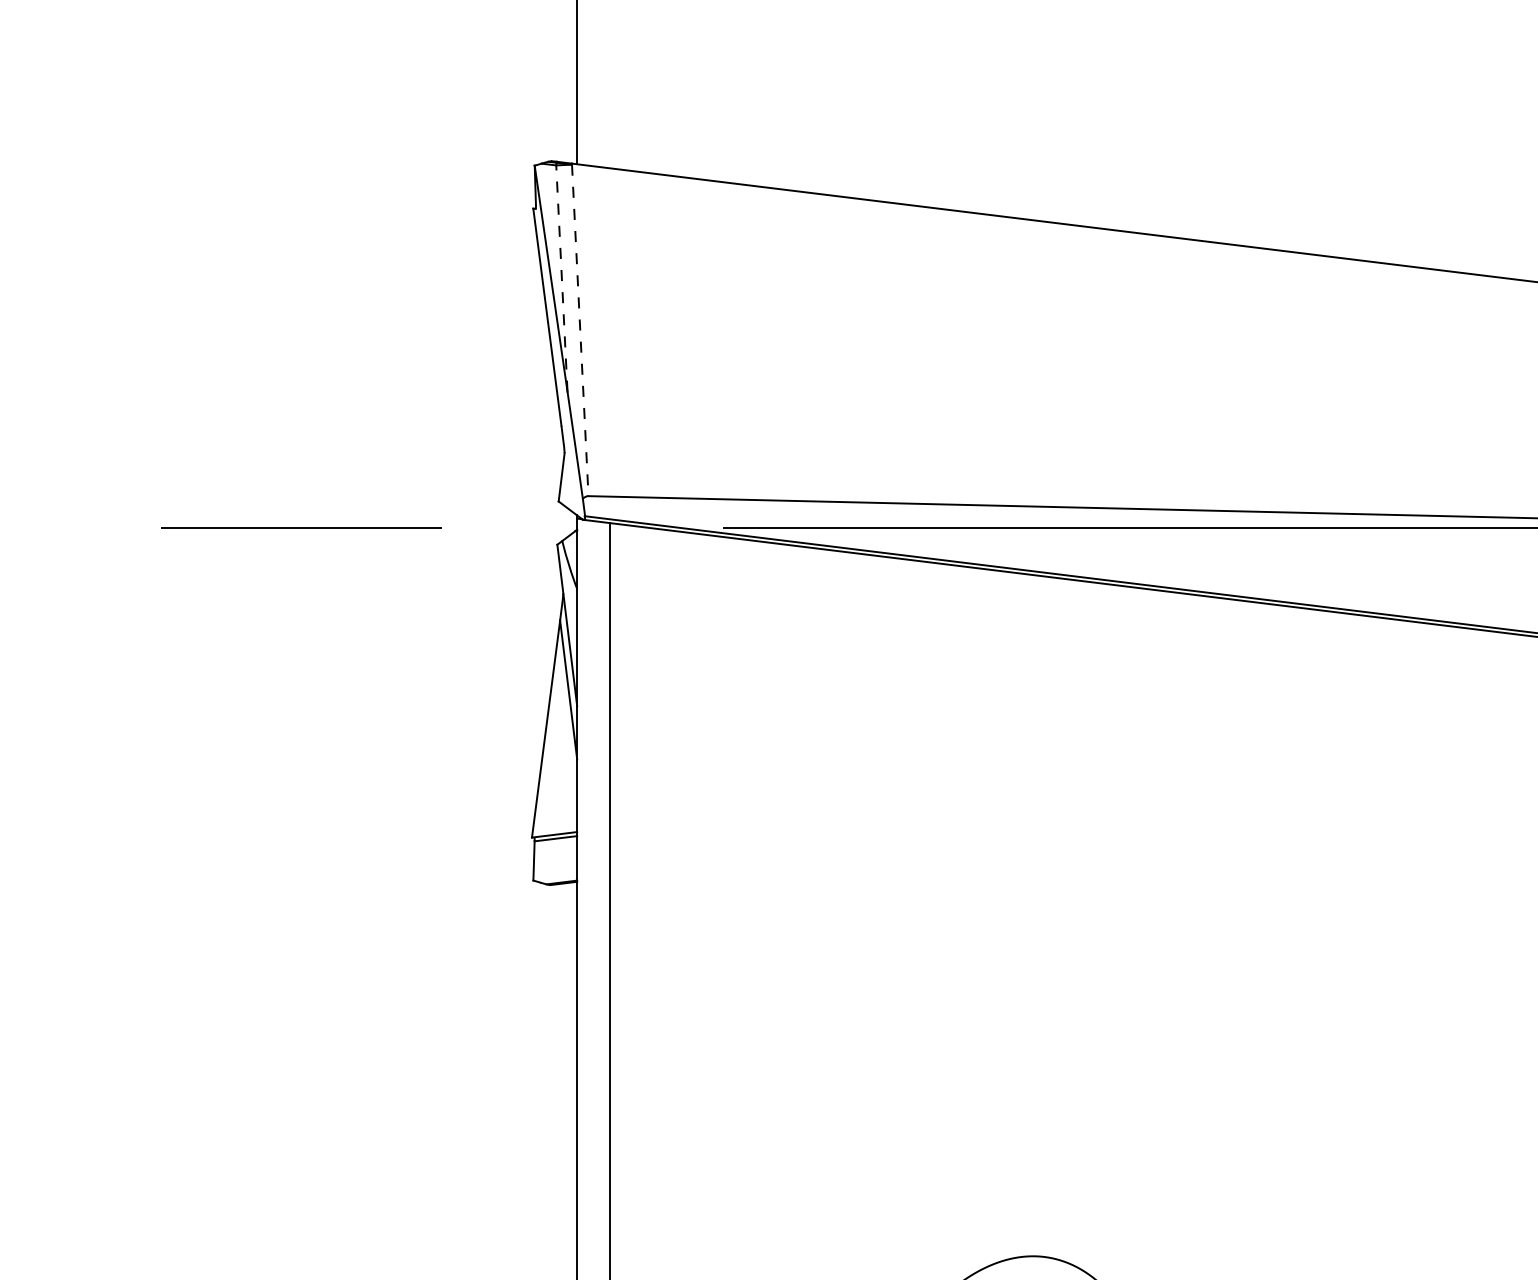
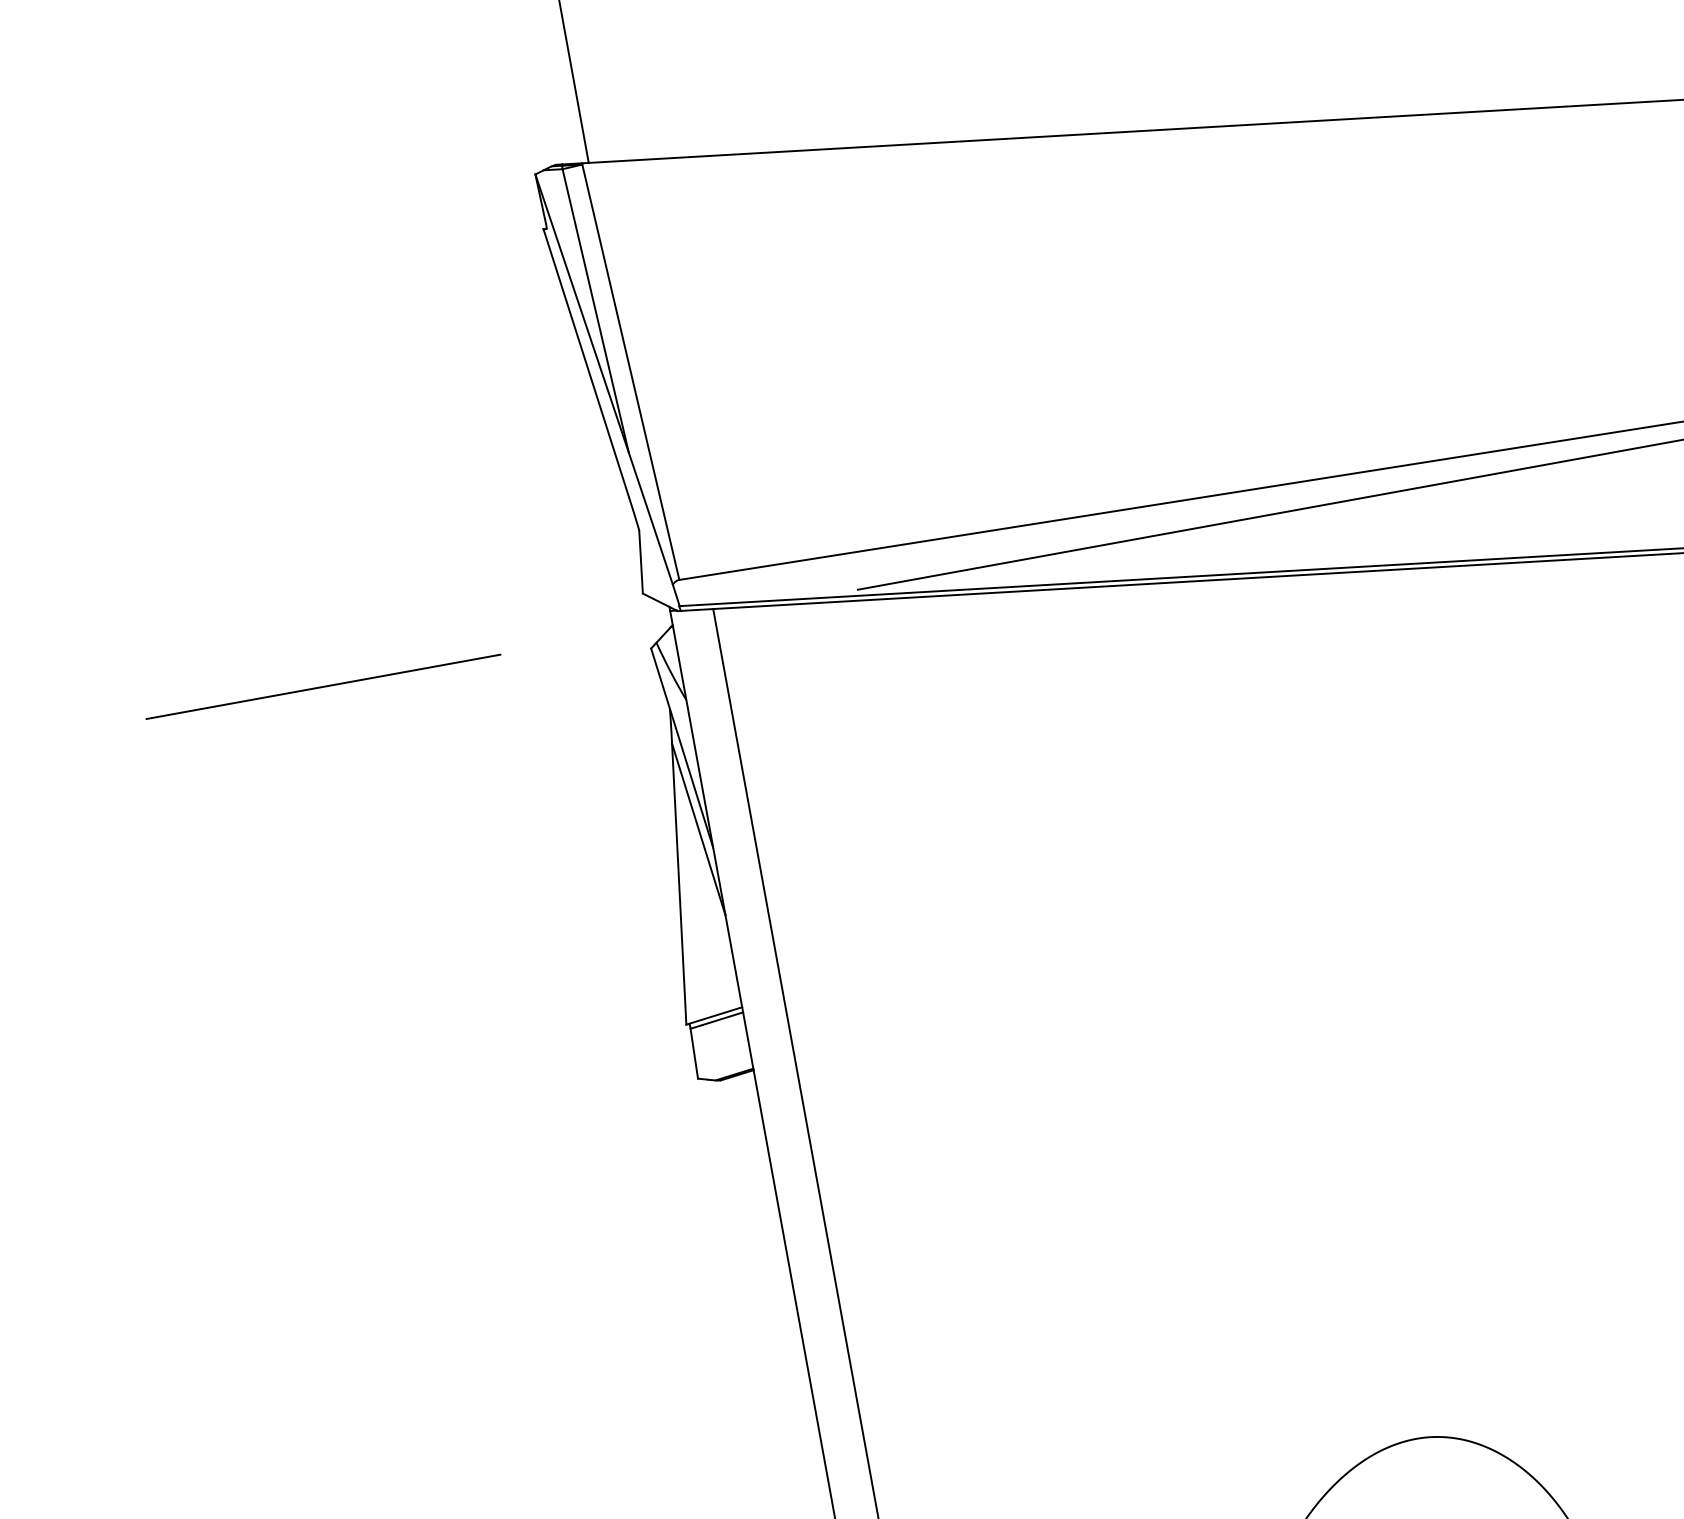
line: (561, 278) -> (595, 310), dashed -> solid
line: (580, 330) -> (631, 372), dashed -> solid

